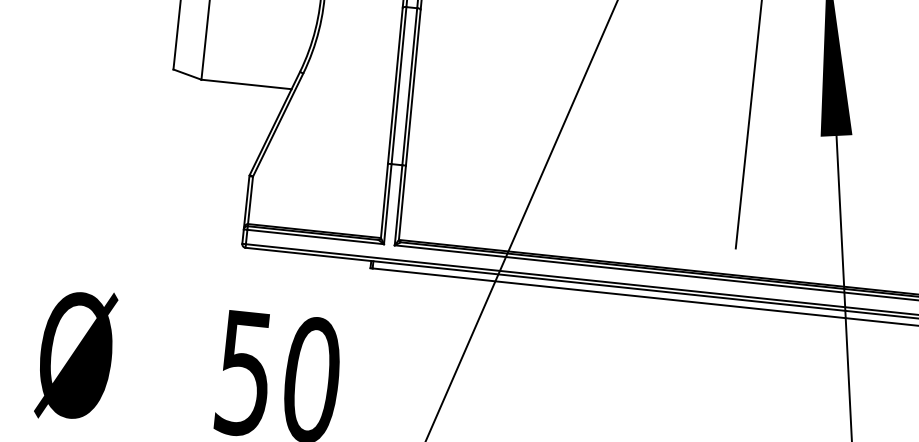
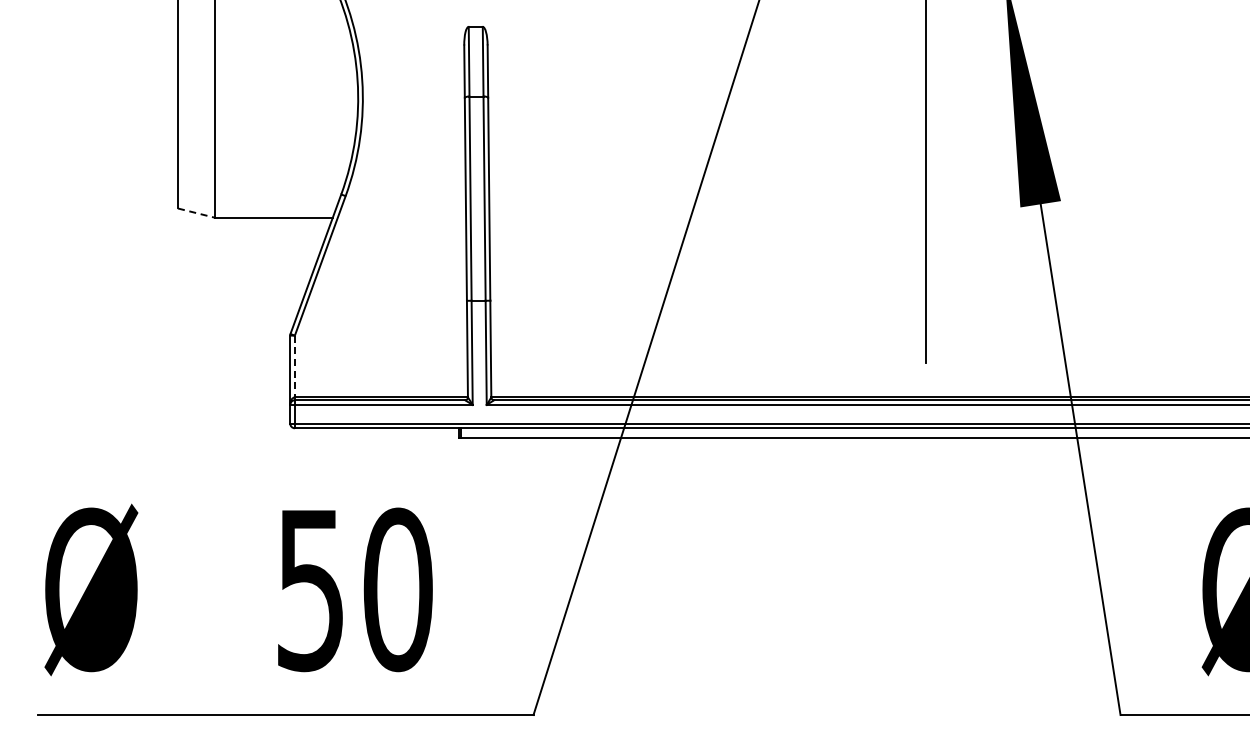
line: (188, 74) -> (197, 213), solid -> dashed
line: (250, 200) -> (294, 366), solid -> dashed

